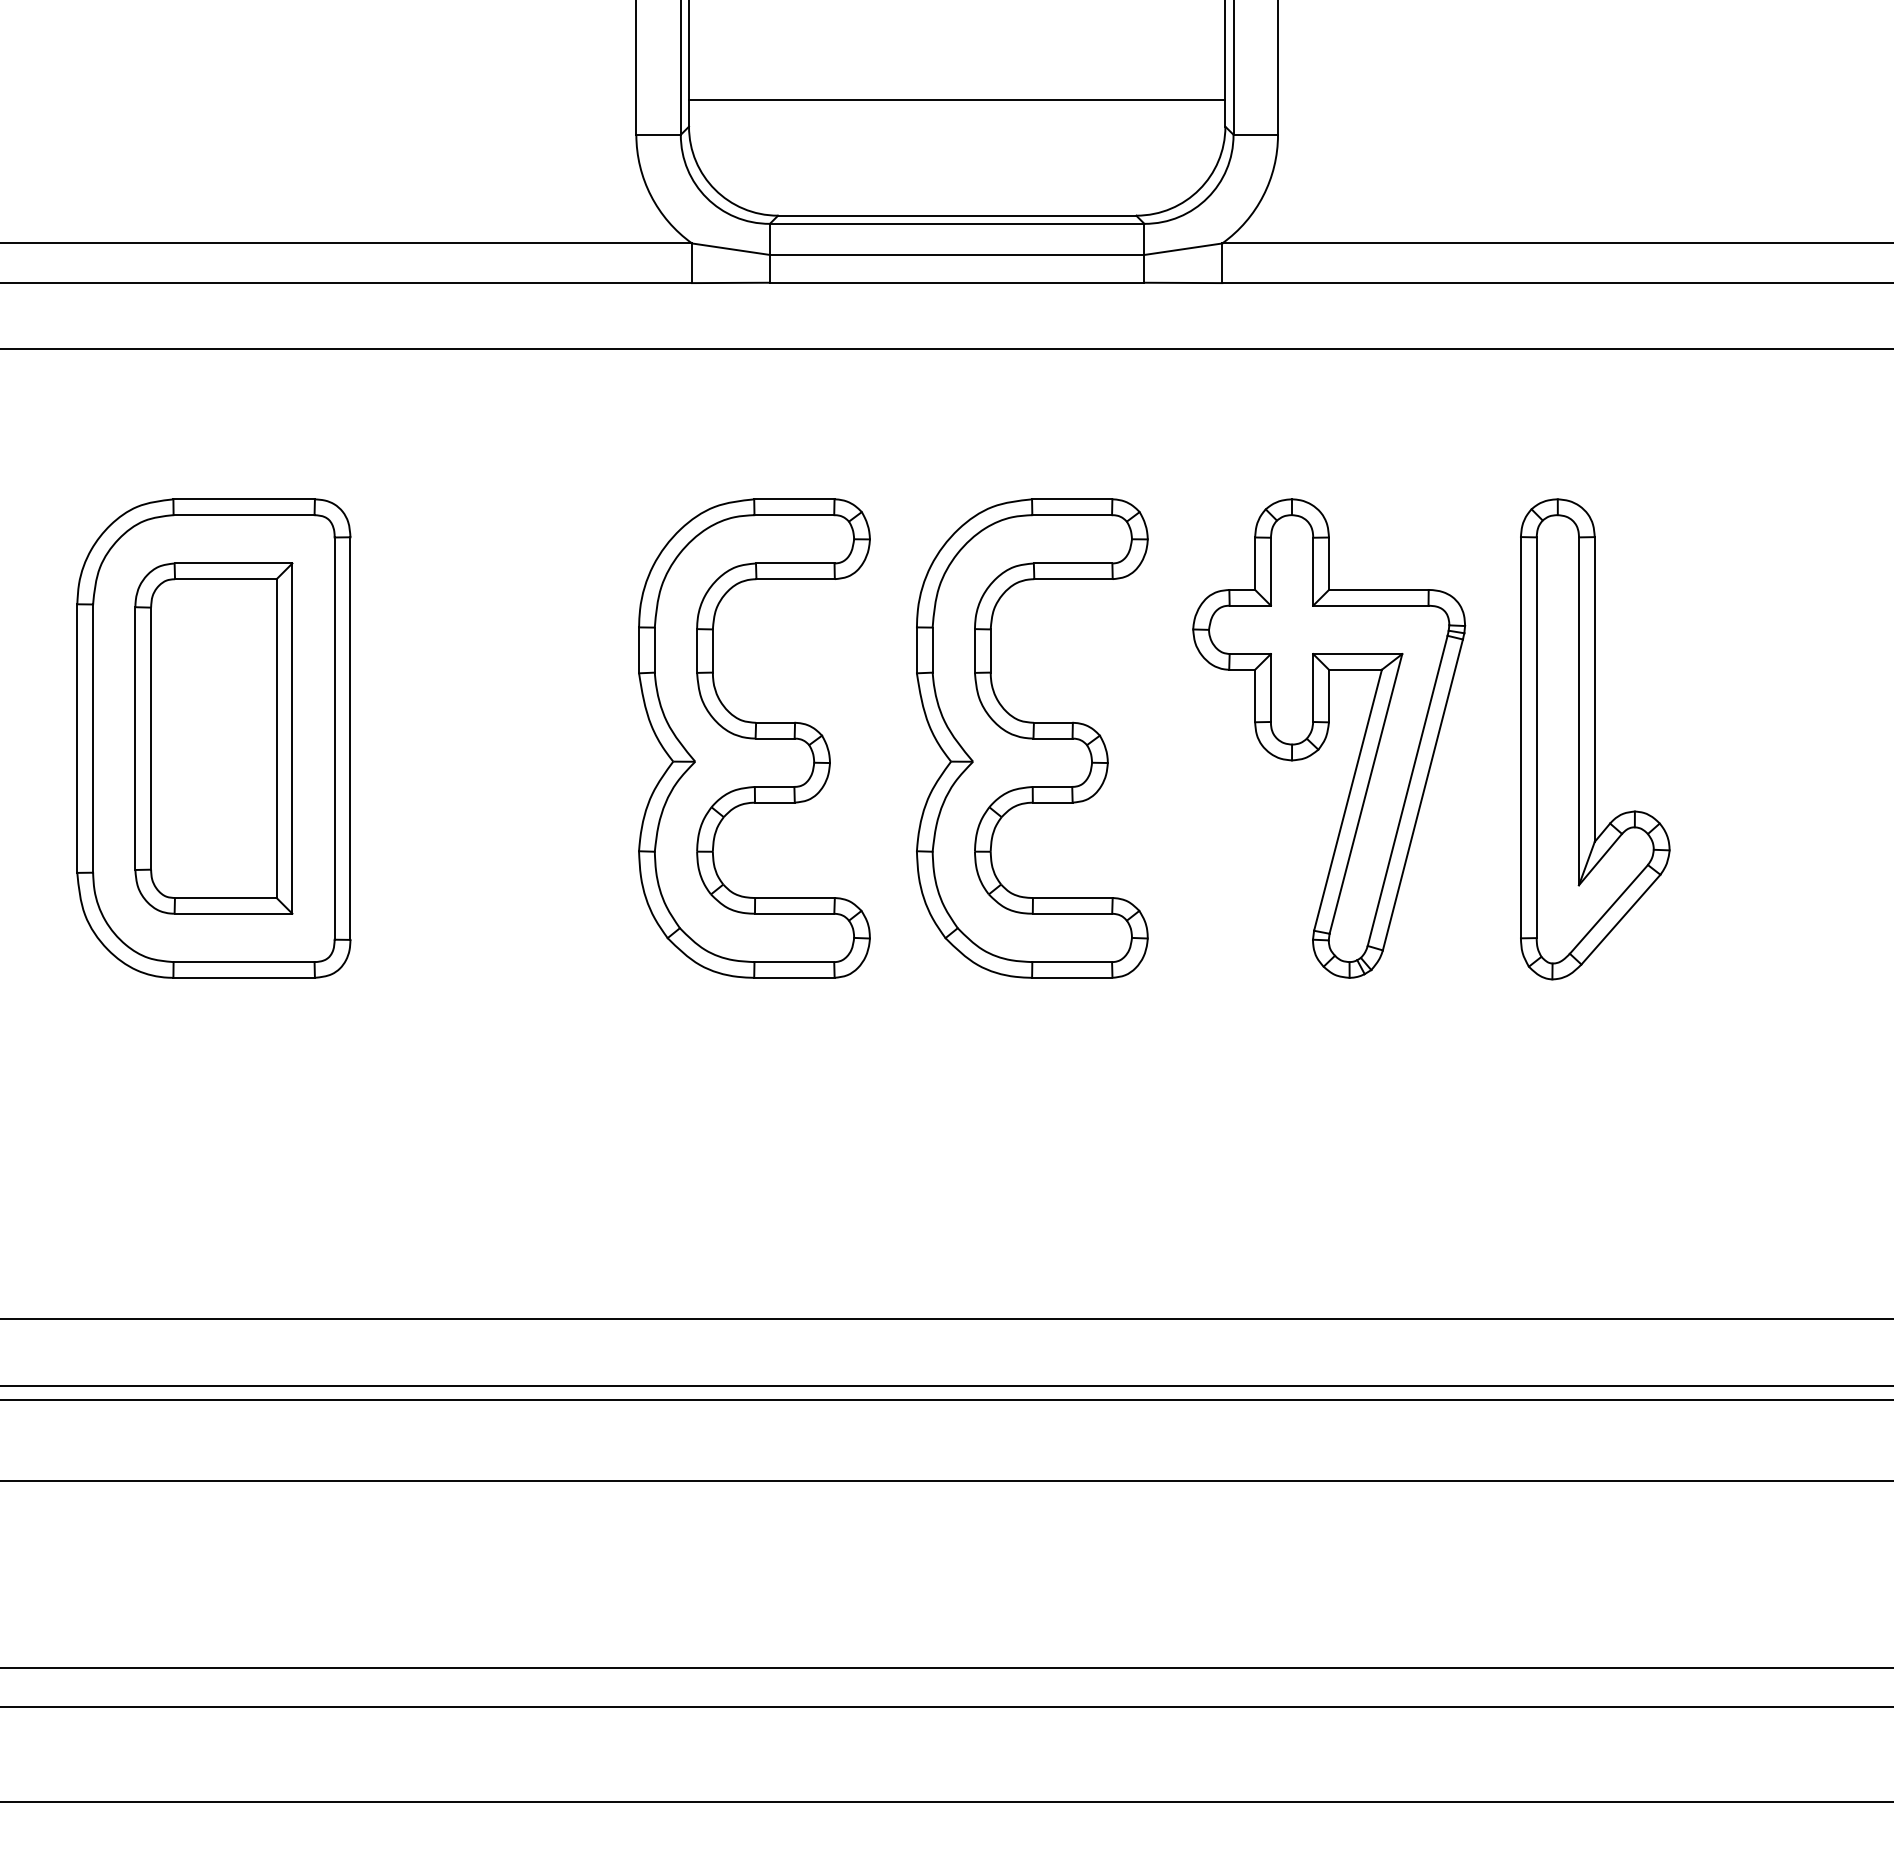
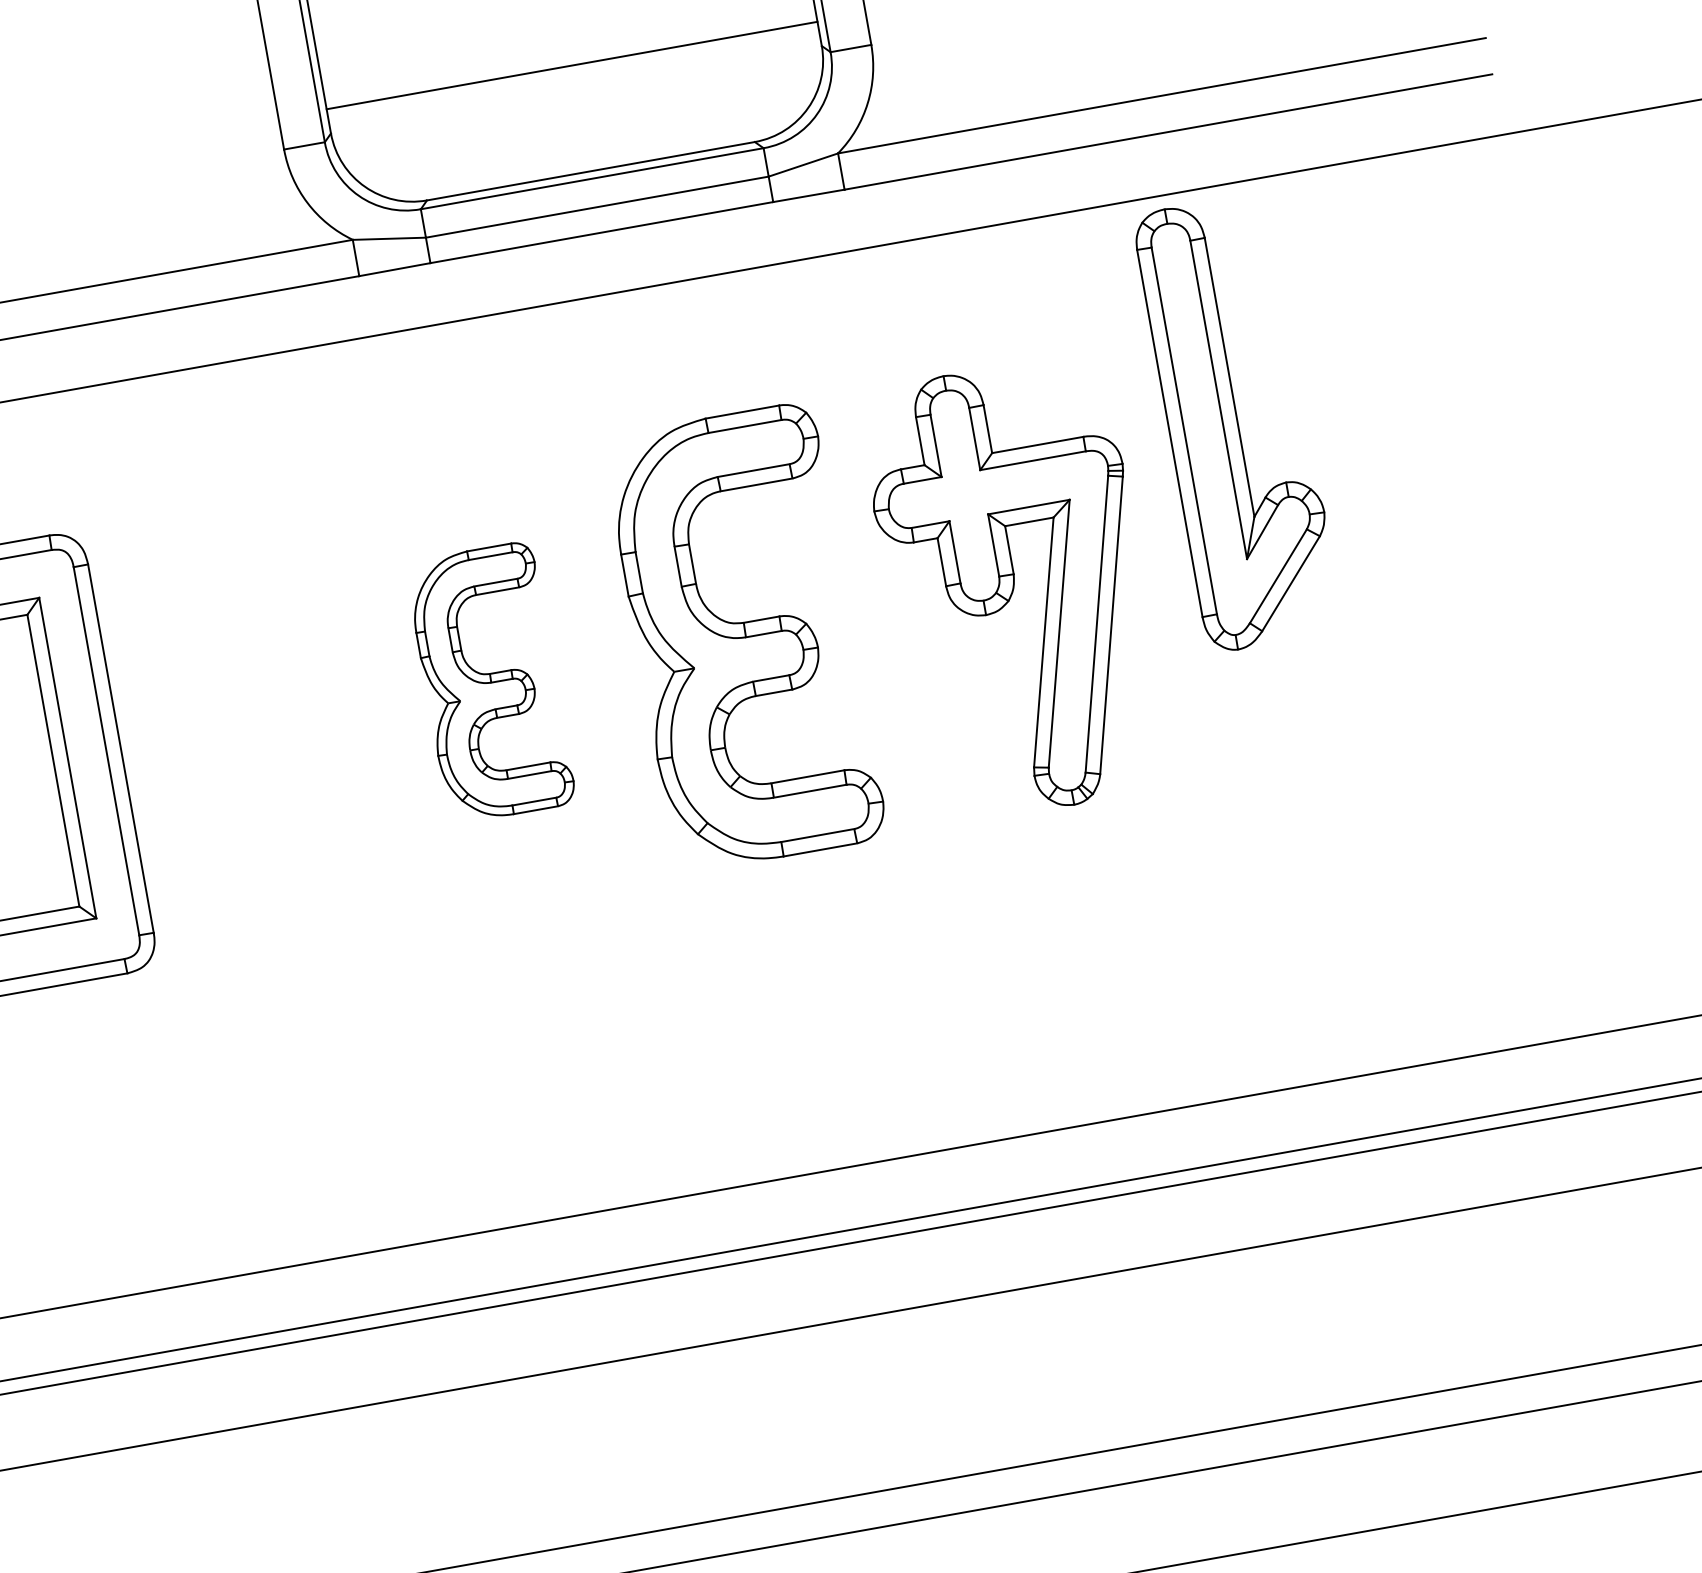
part: (754, 738) -> (490, 682), size x0.6
part: (1595, 739) -> (1238, 422), moved

